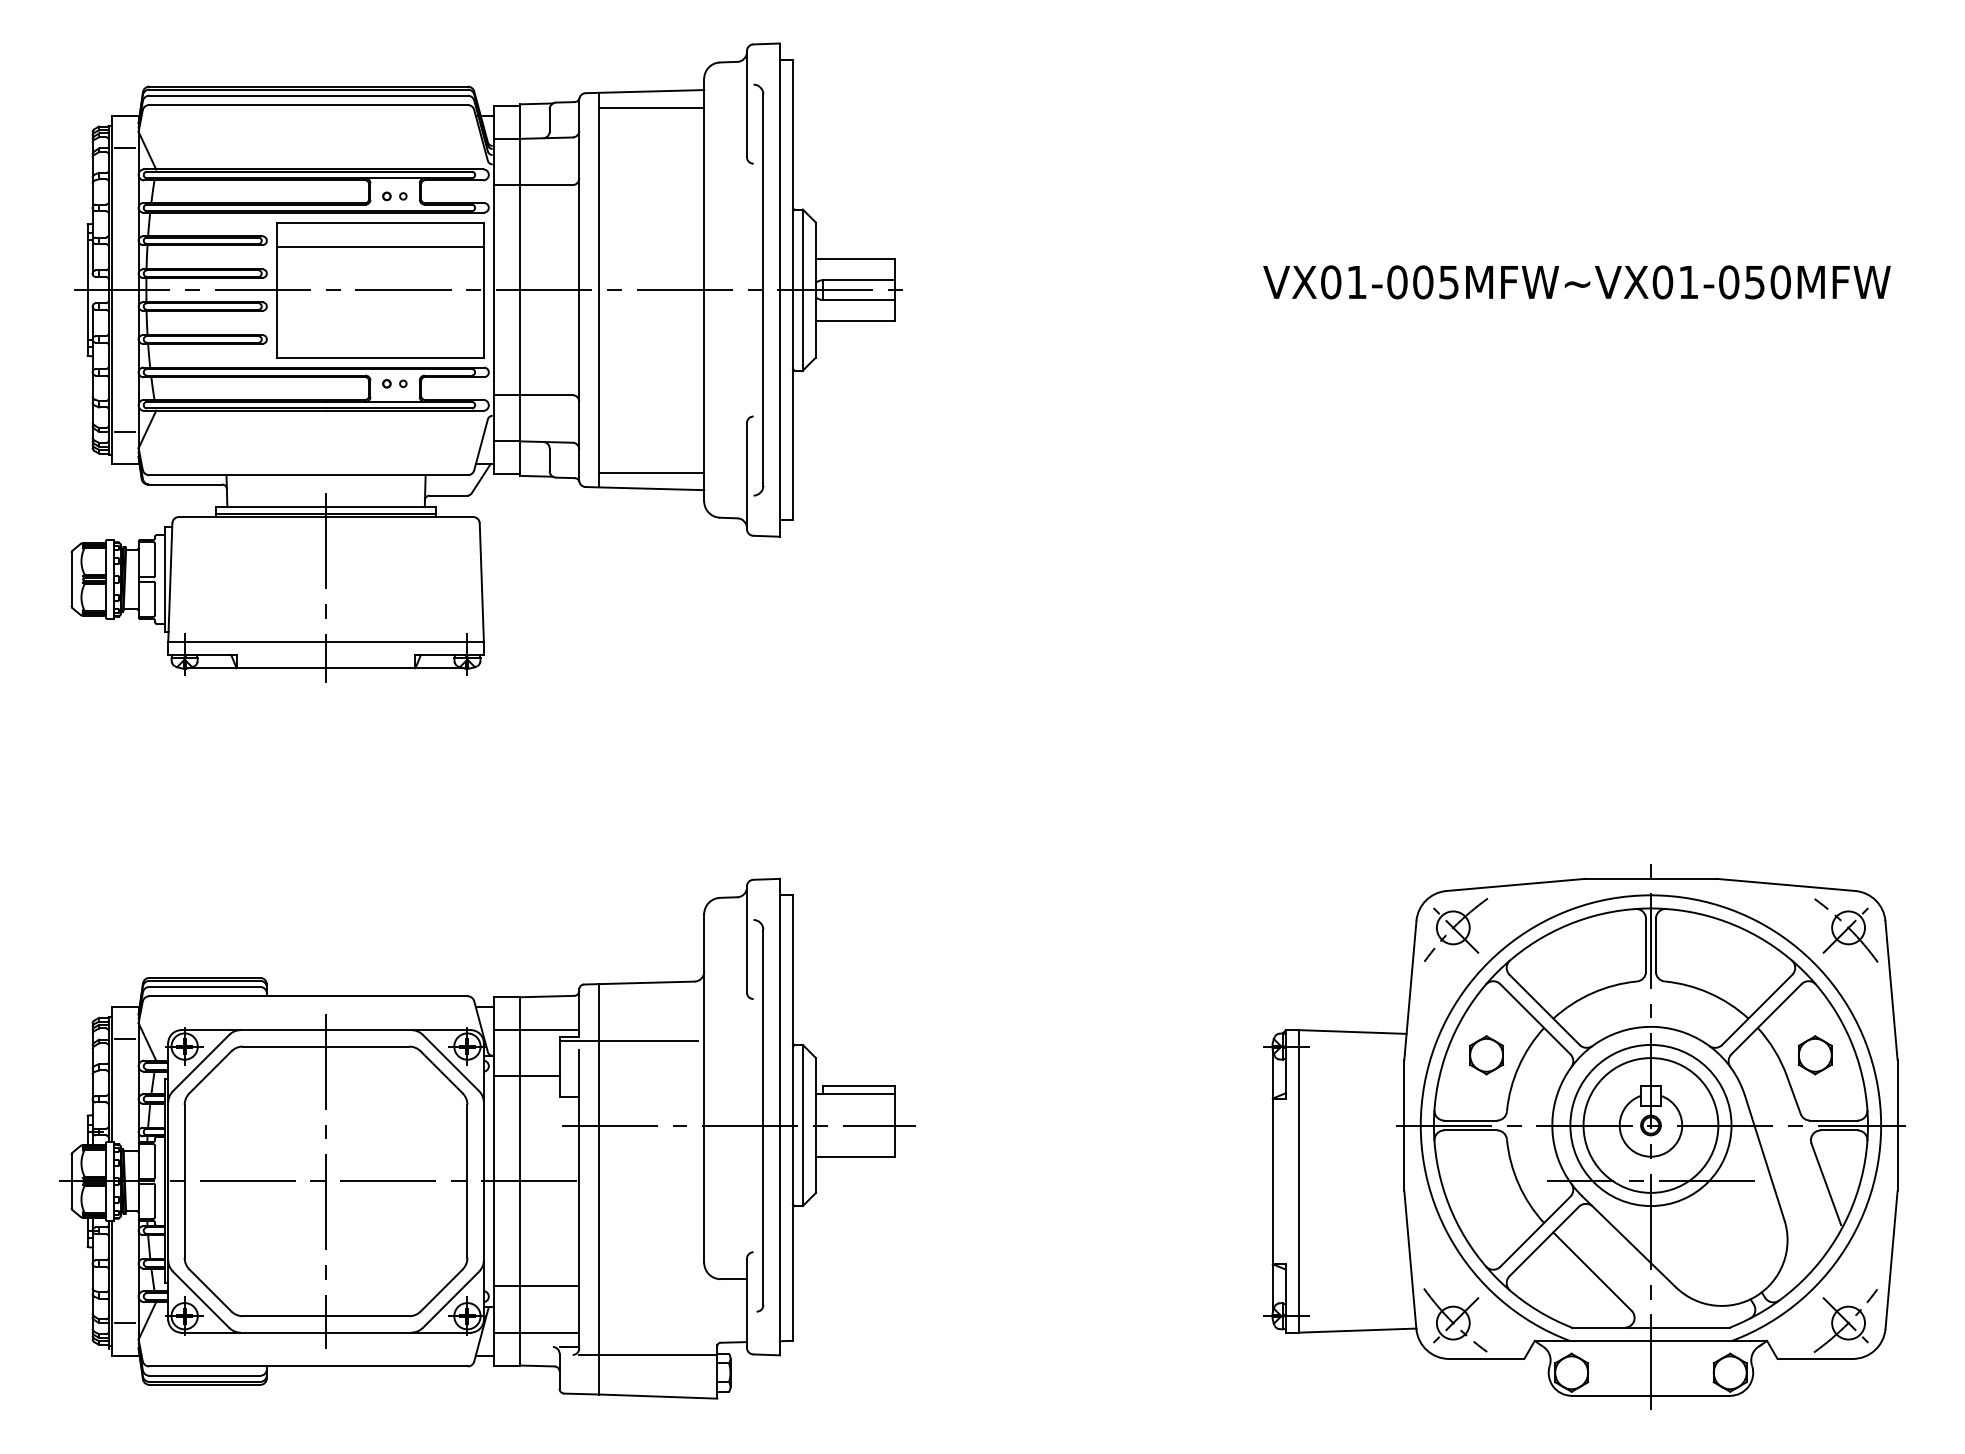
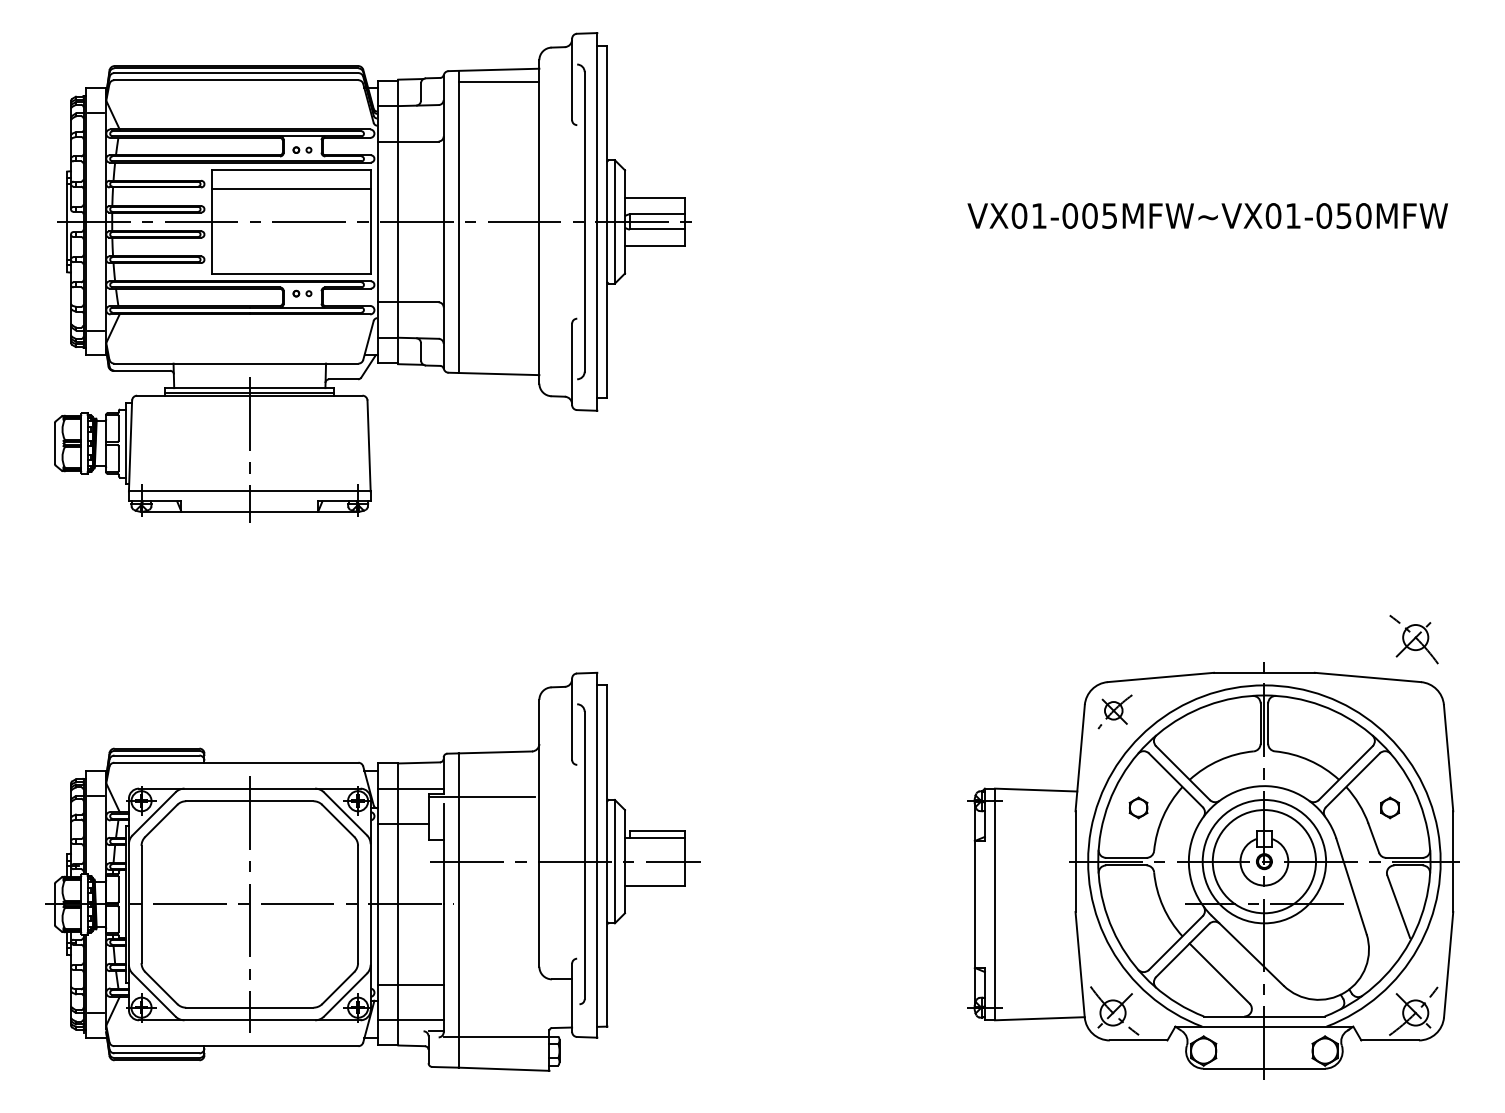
line: (651, 472) -> (499, 361), removed
part: (1456, 929) -> (1115, 711), size x0.7
part: (1846, 930) -> (1414, 639), moved
part: (1486, 1055) -> (1138, 808), size x0.7
part: (1814, 1055) -> (1389, 808), size x0.7

